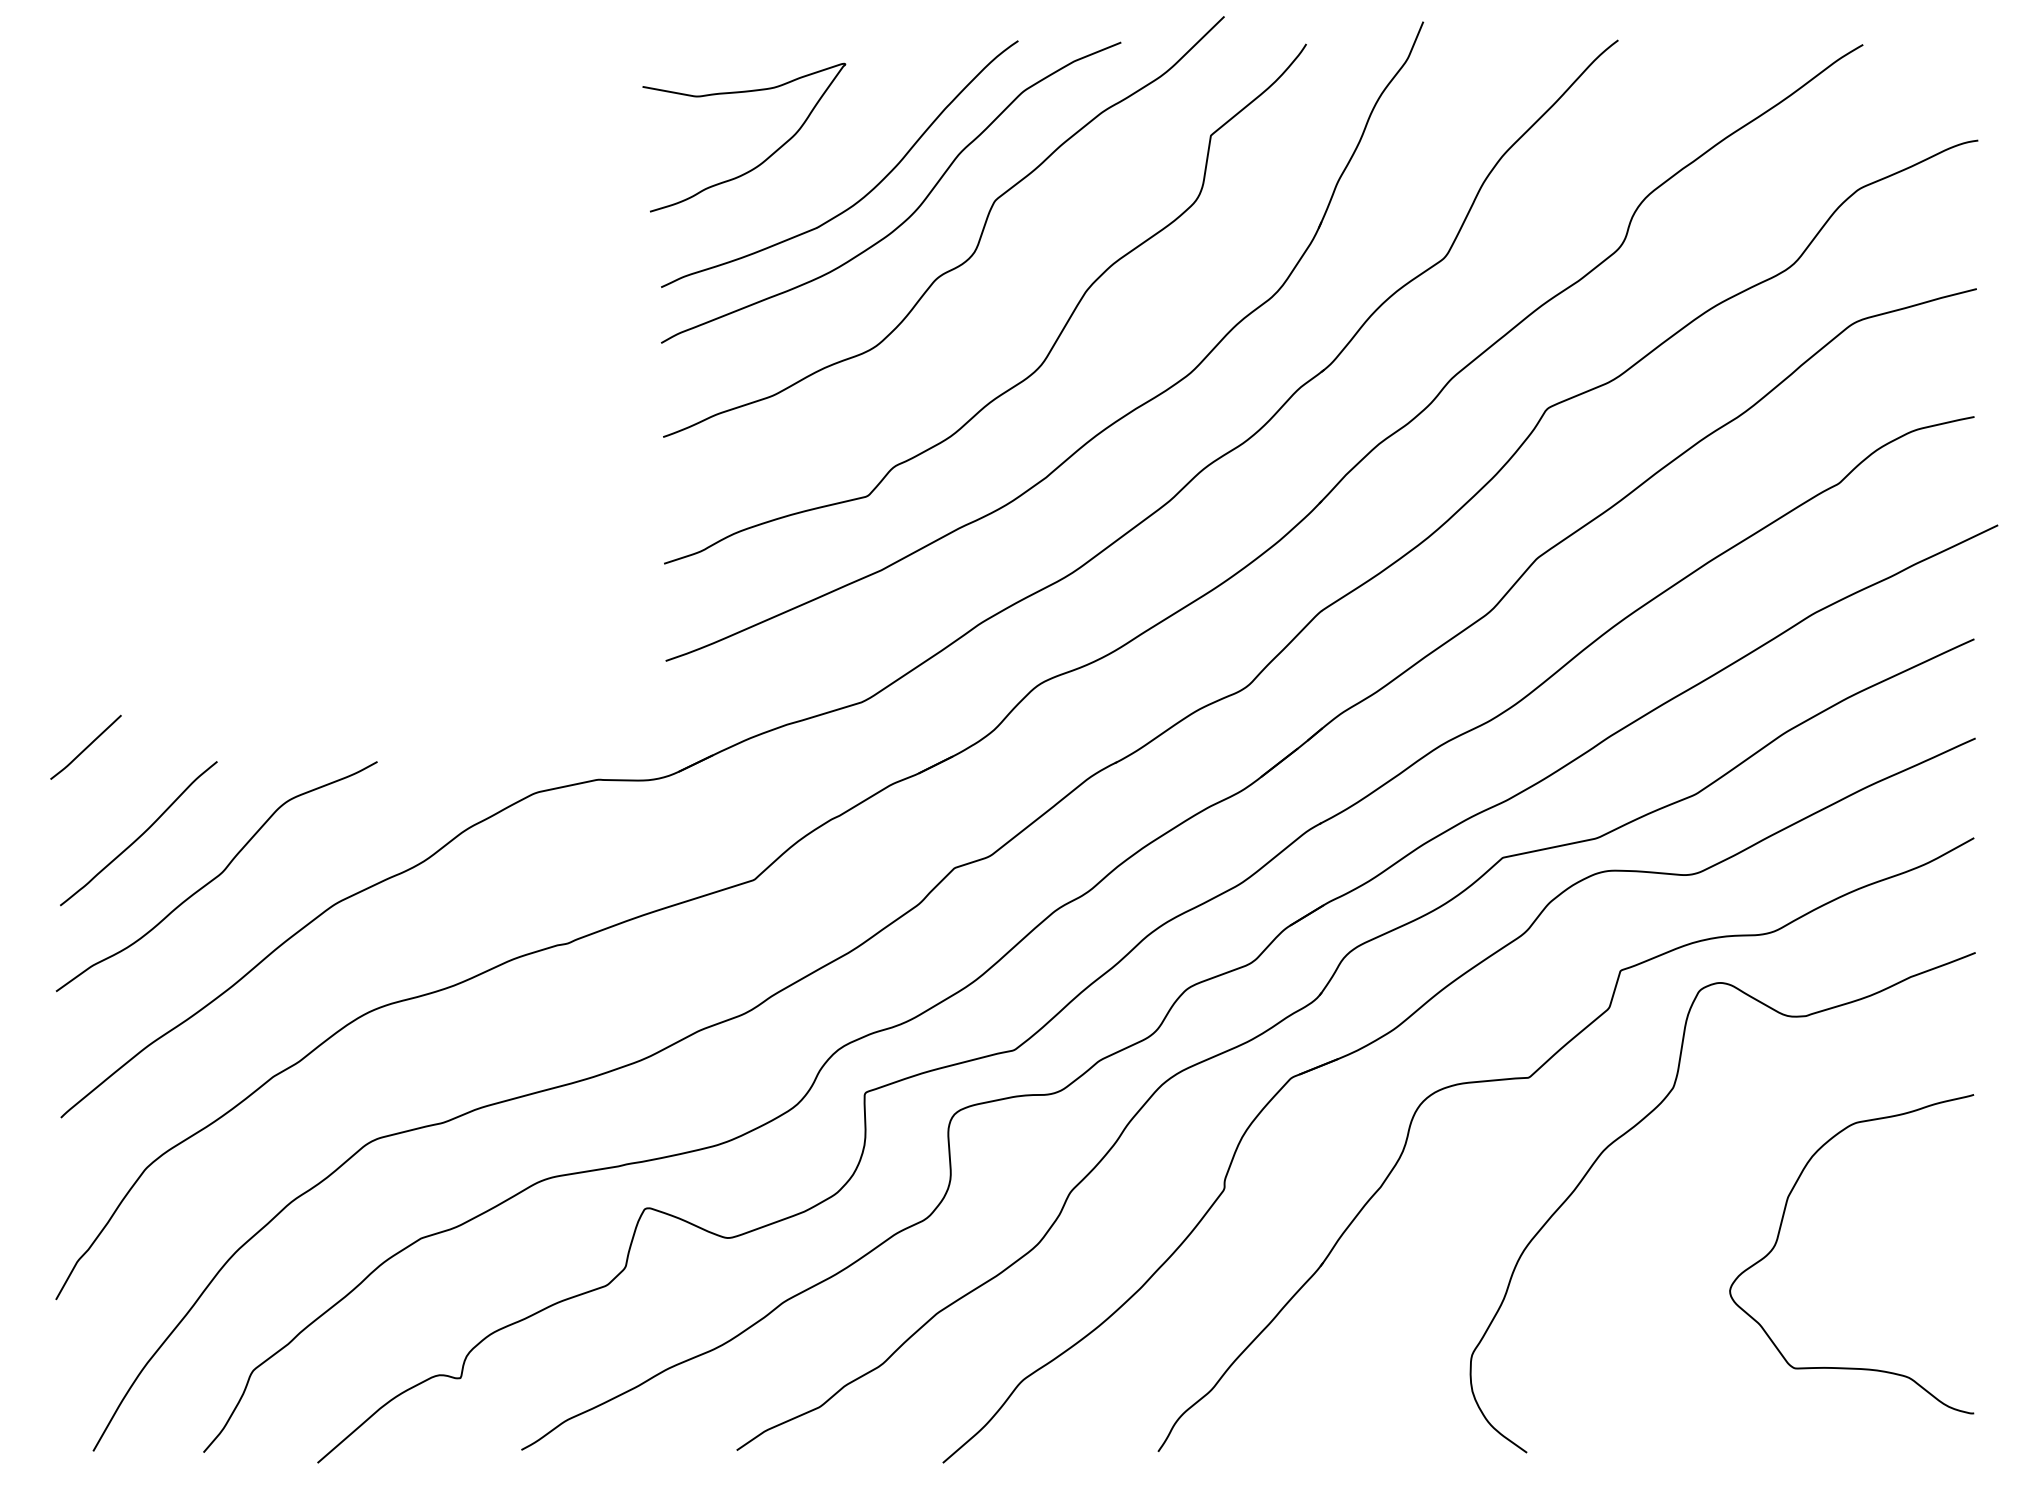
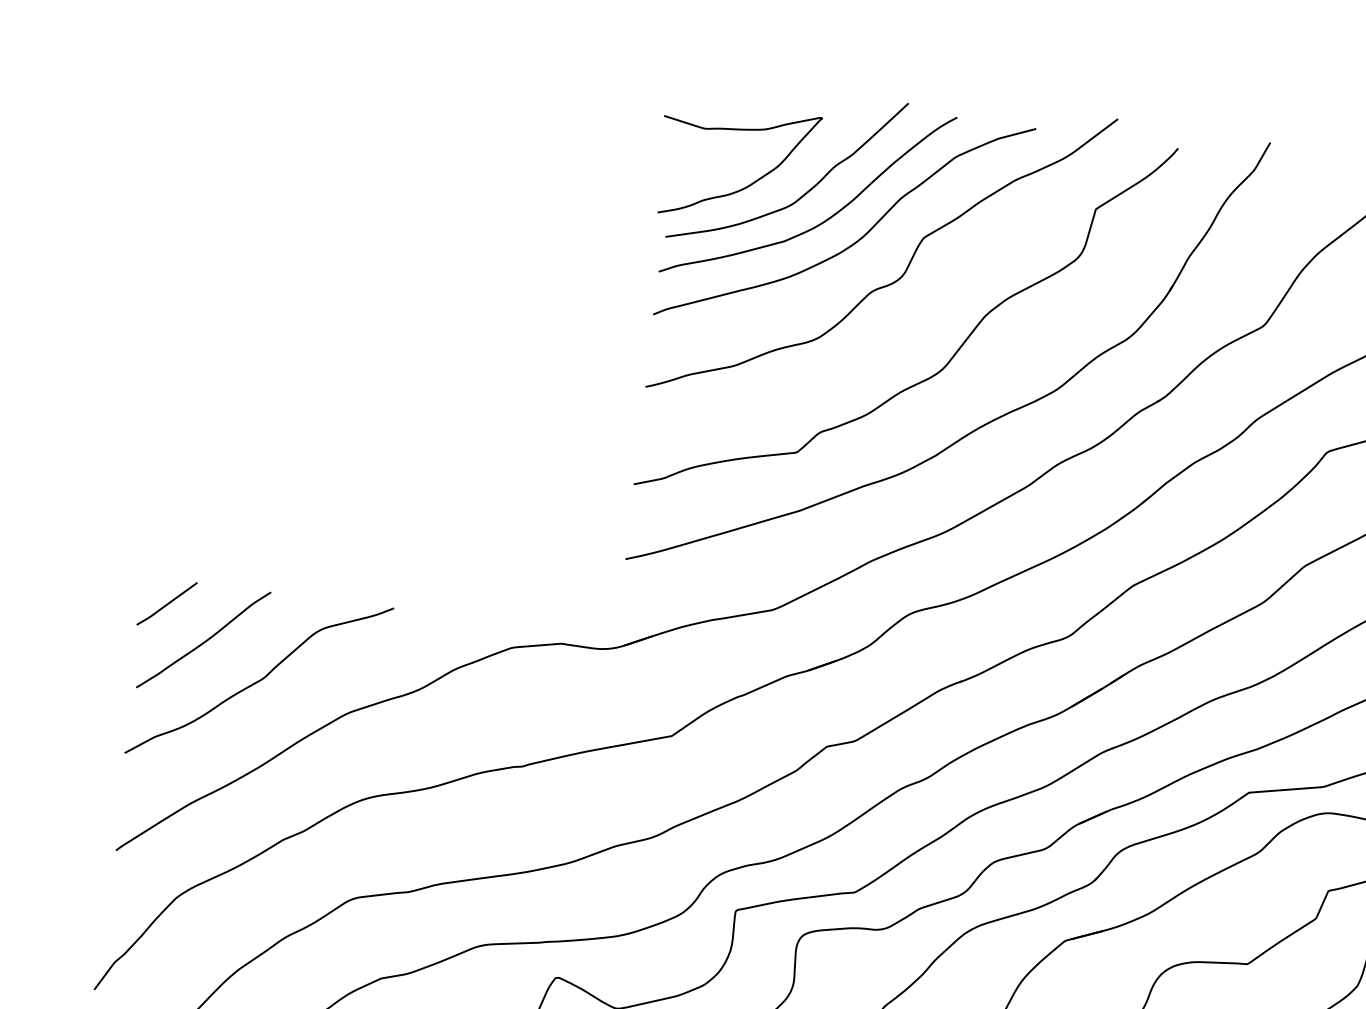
curve: (840, 157) -> (809, 189), added
curve: (86, 746) -> (167, 603), moved

